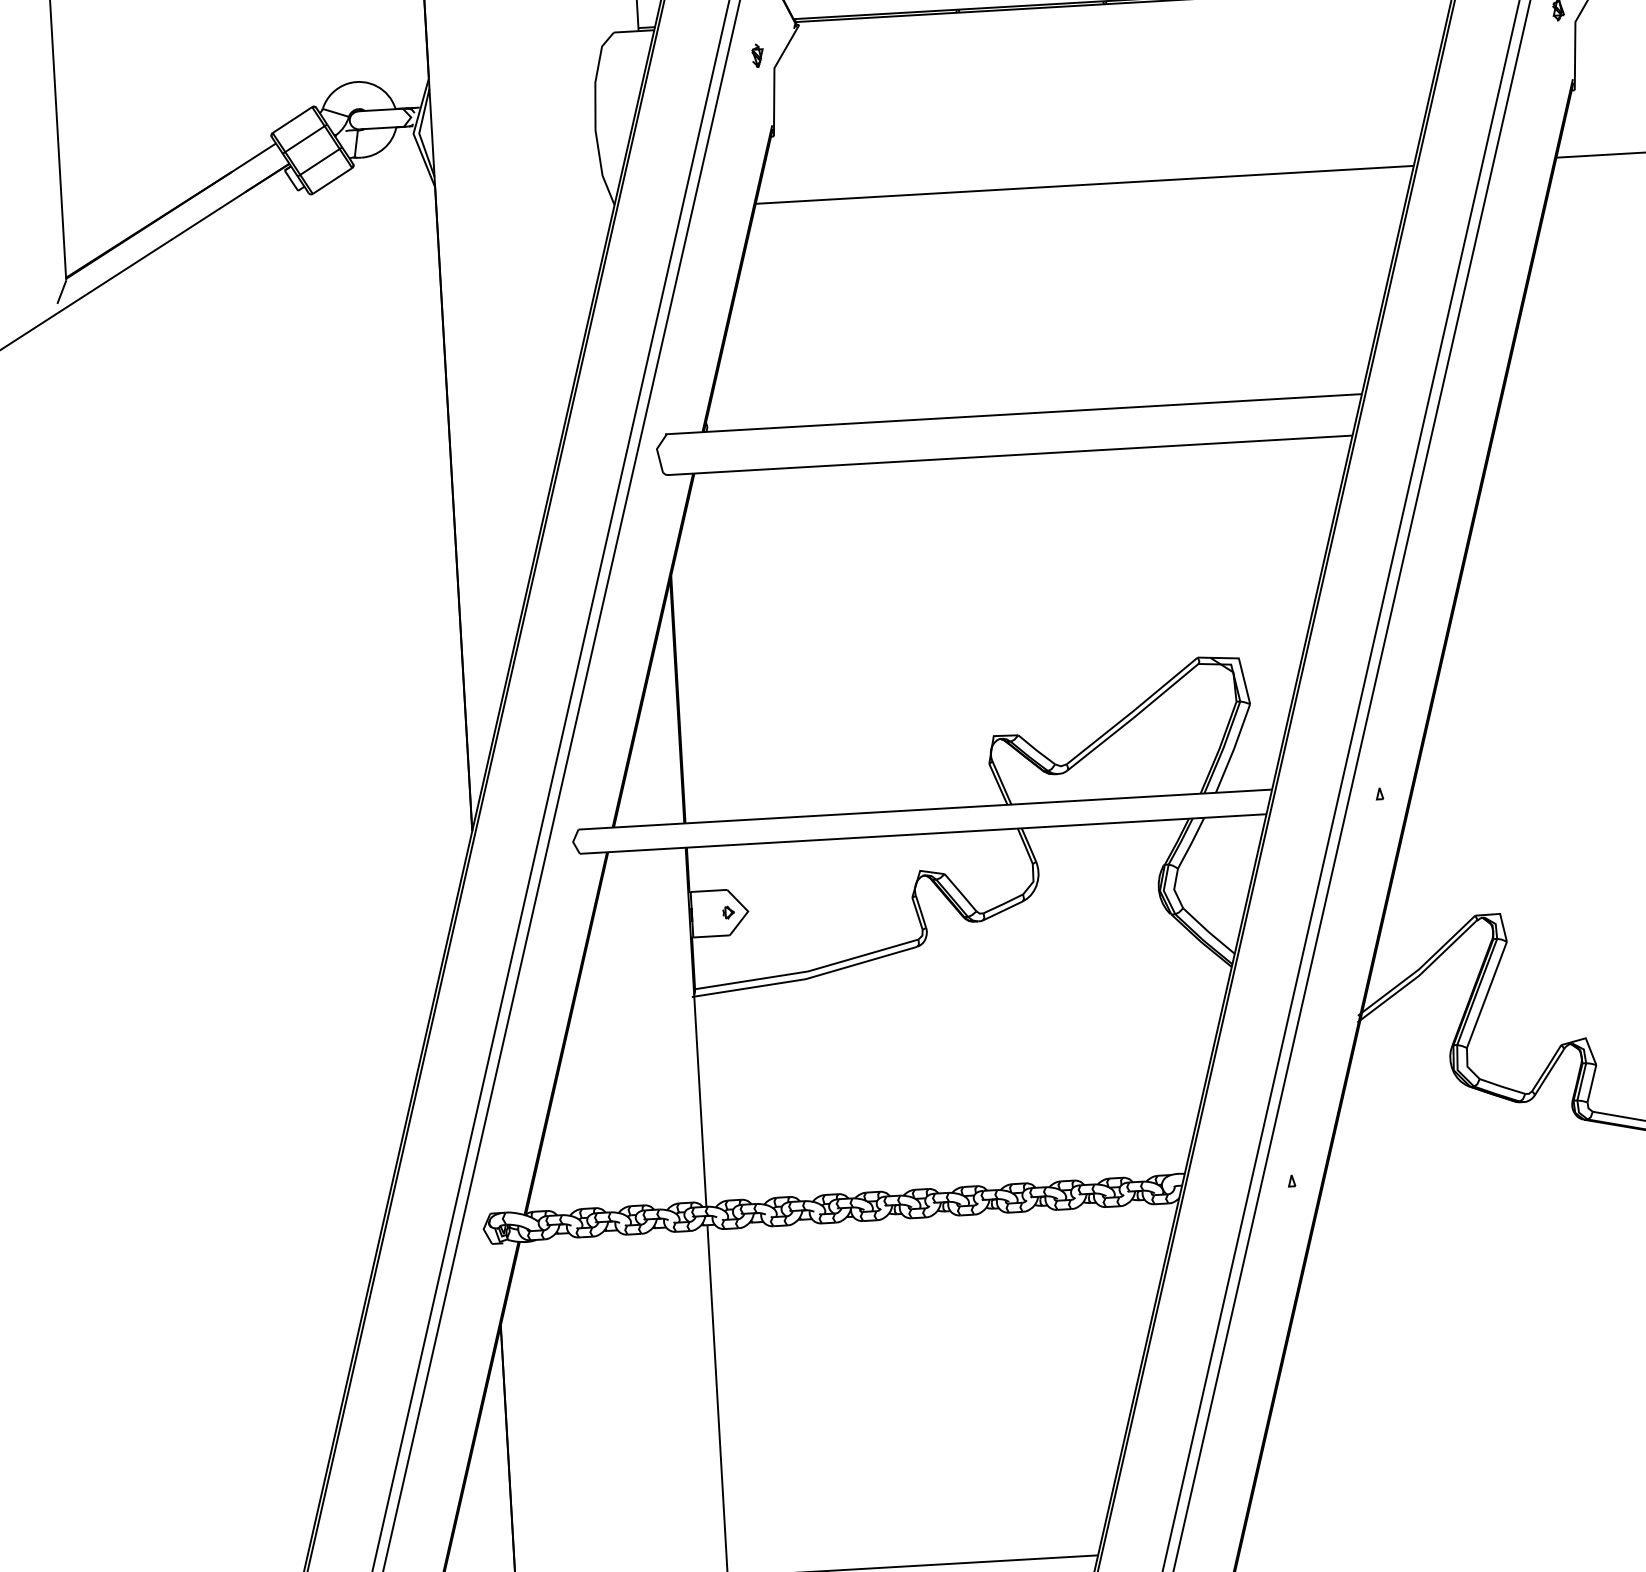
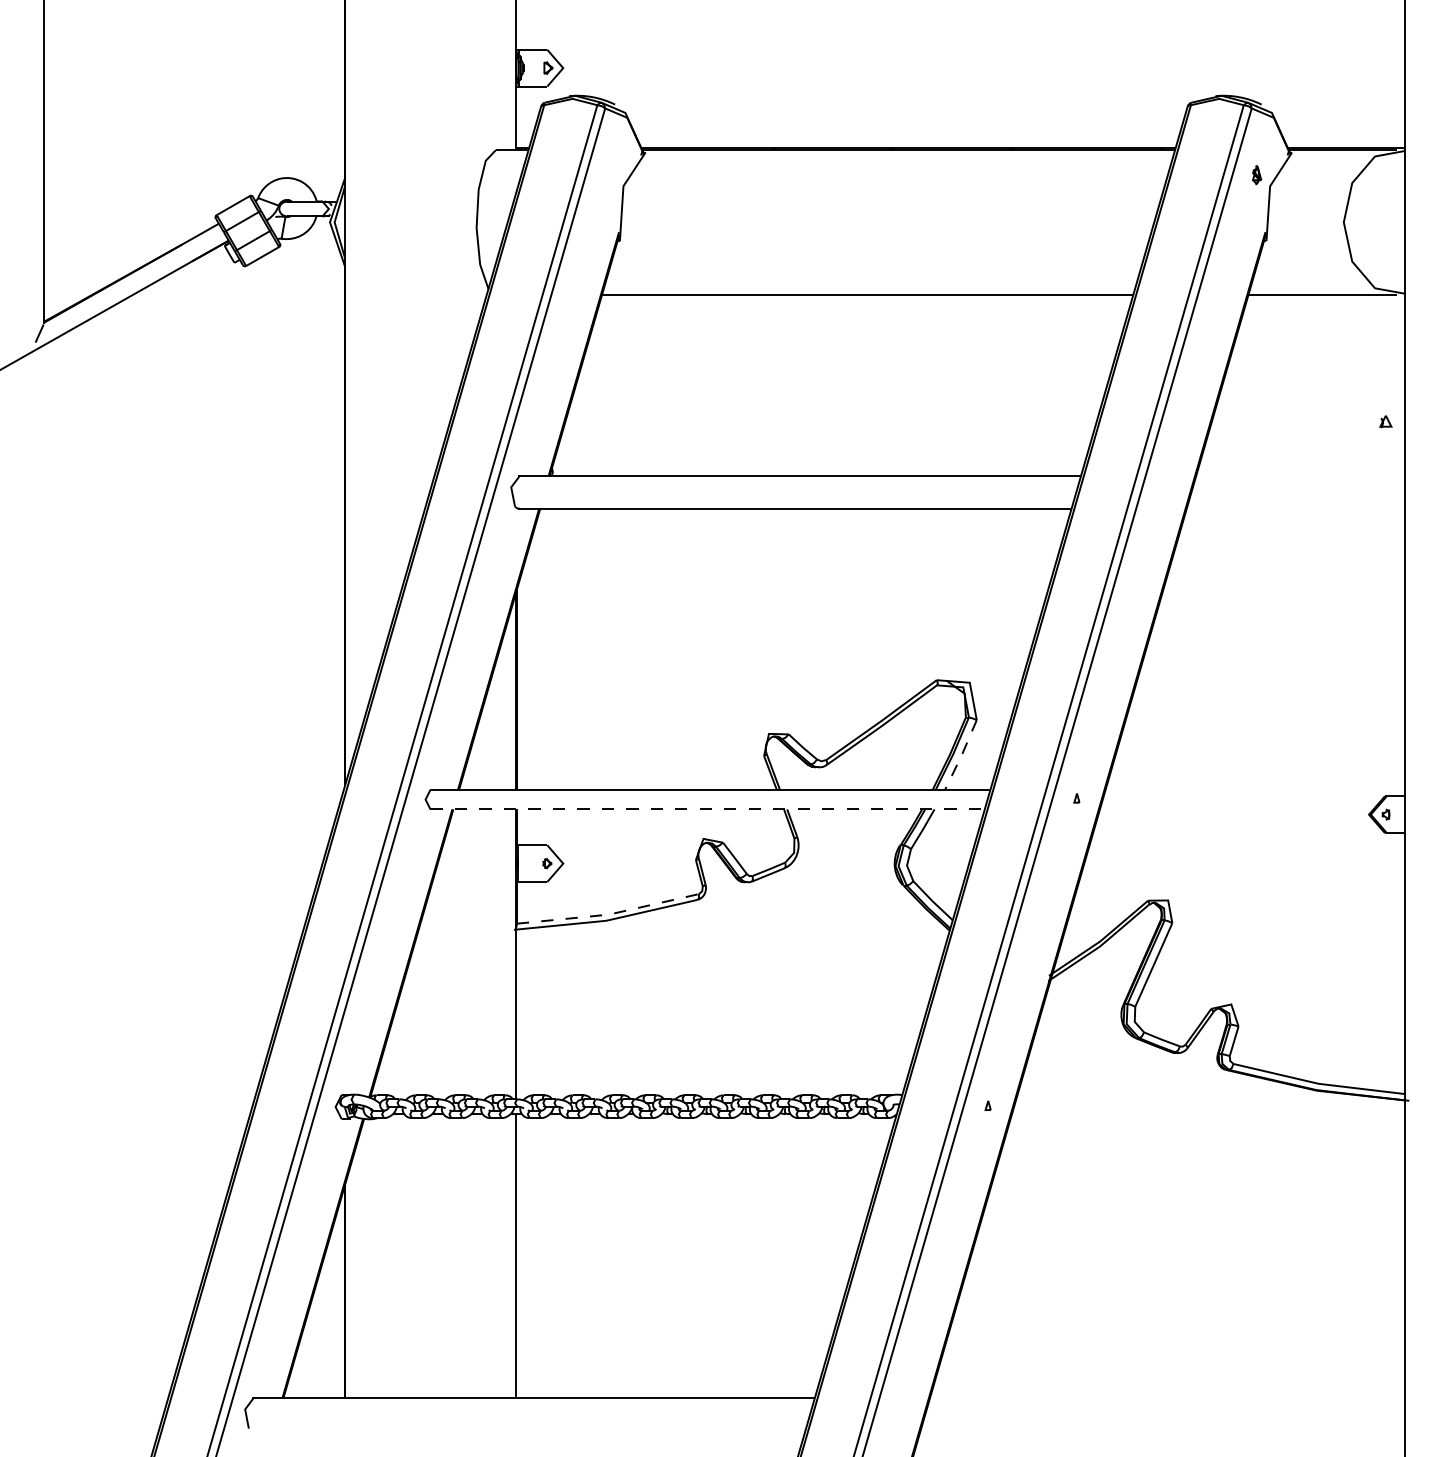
part: (757, 55) -> (610, 175), removed
line: (1233, 749) -> (961, 755), solid -> dashed
line: (924, 834) -> (708, 809), solid -> dashed
line: (807, 971) -> (608, 914), solid -> dashed

